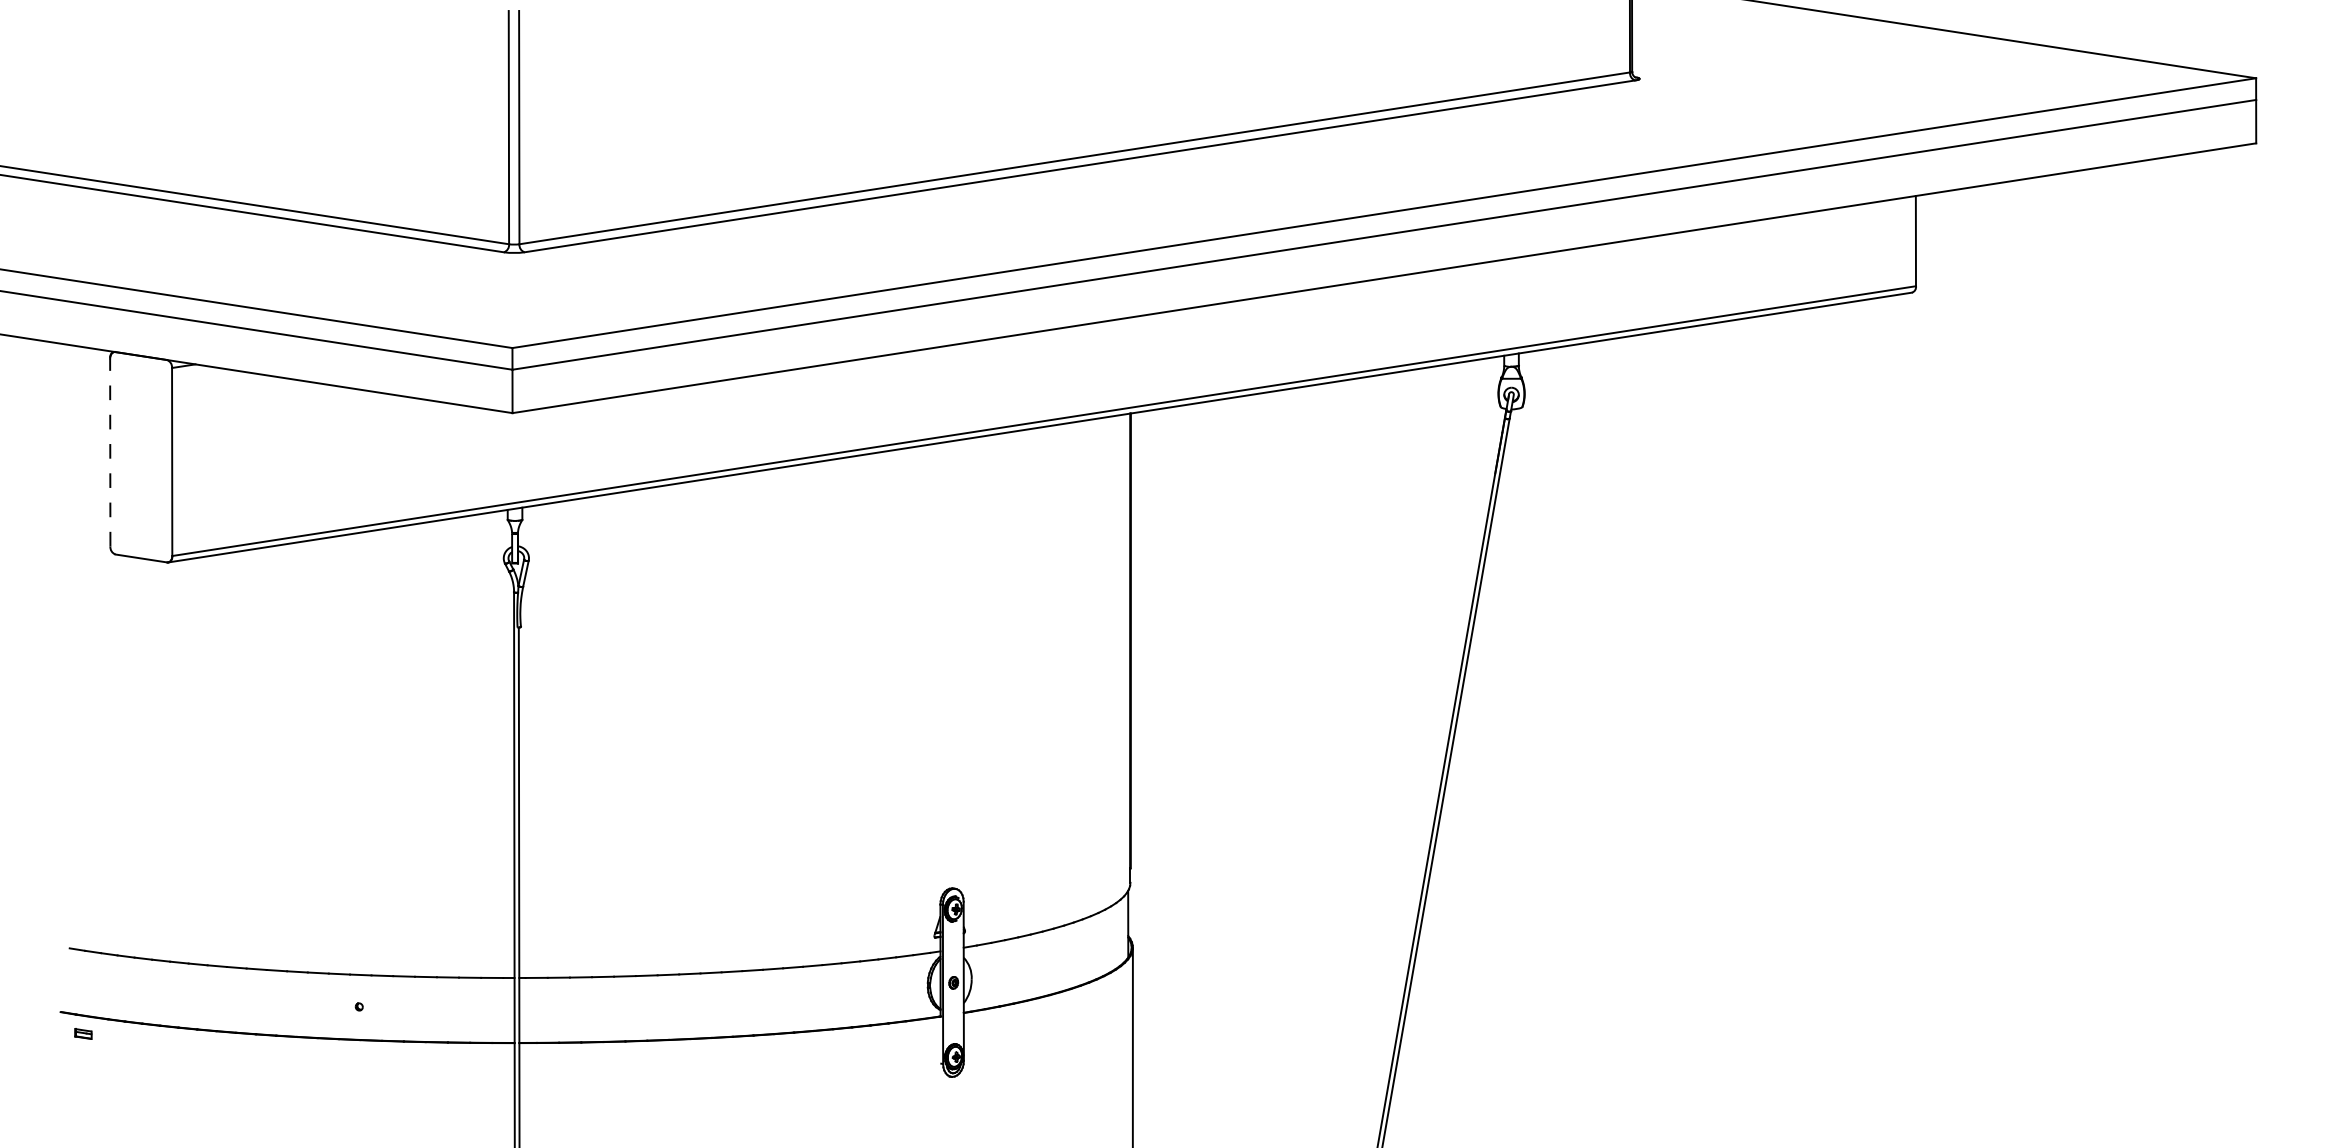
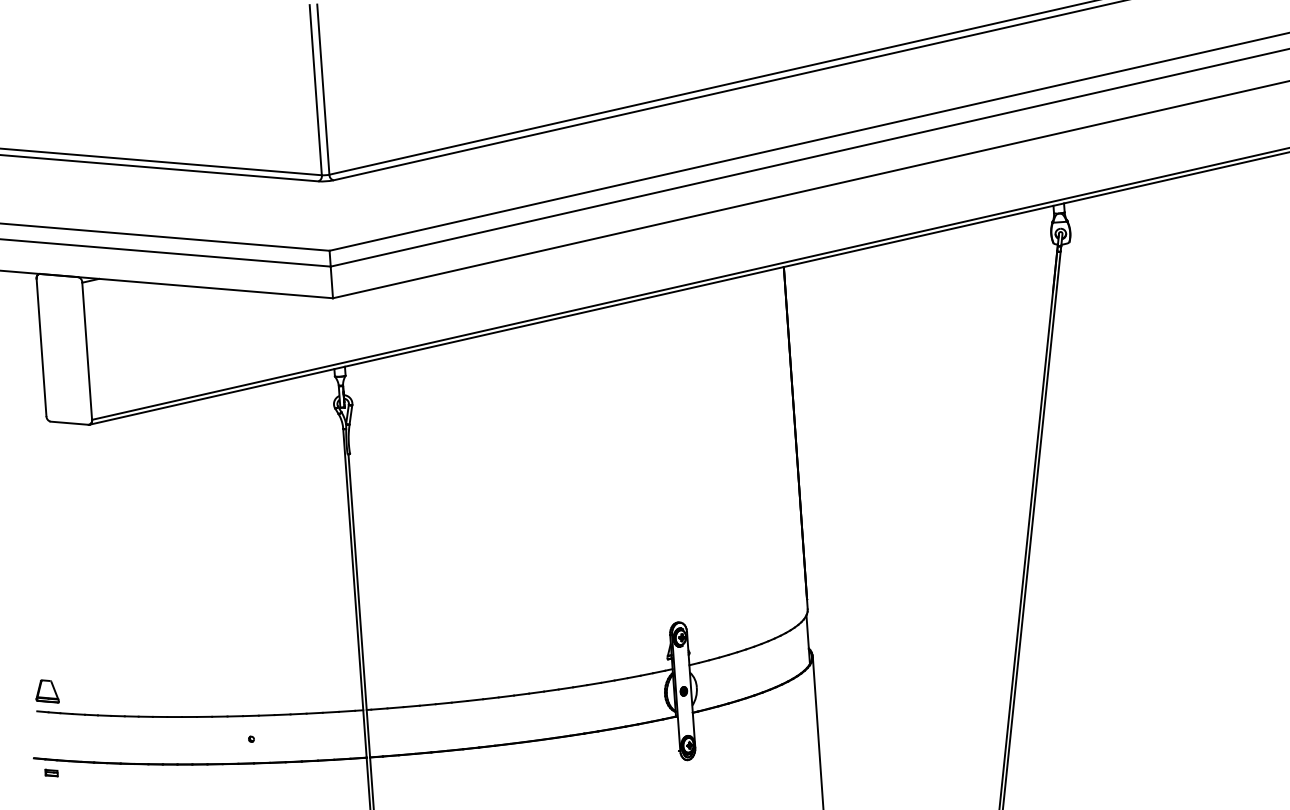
line: (110, 452) -> (41, 347), dashed -> solid
part: (85, 922) -> (47, 691), added

